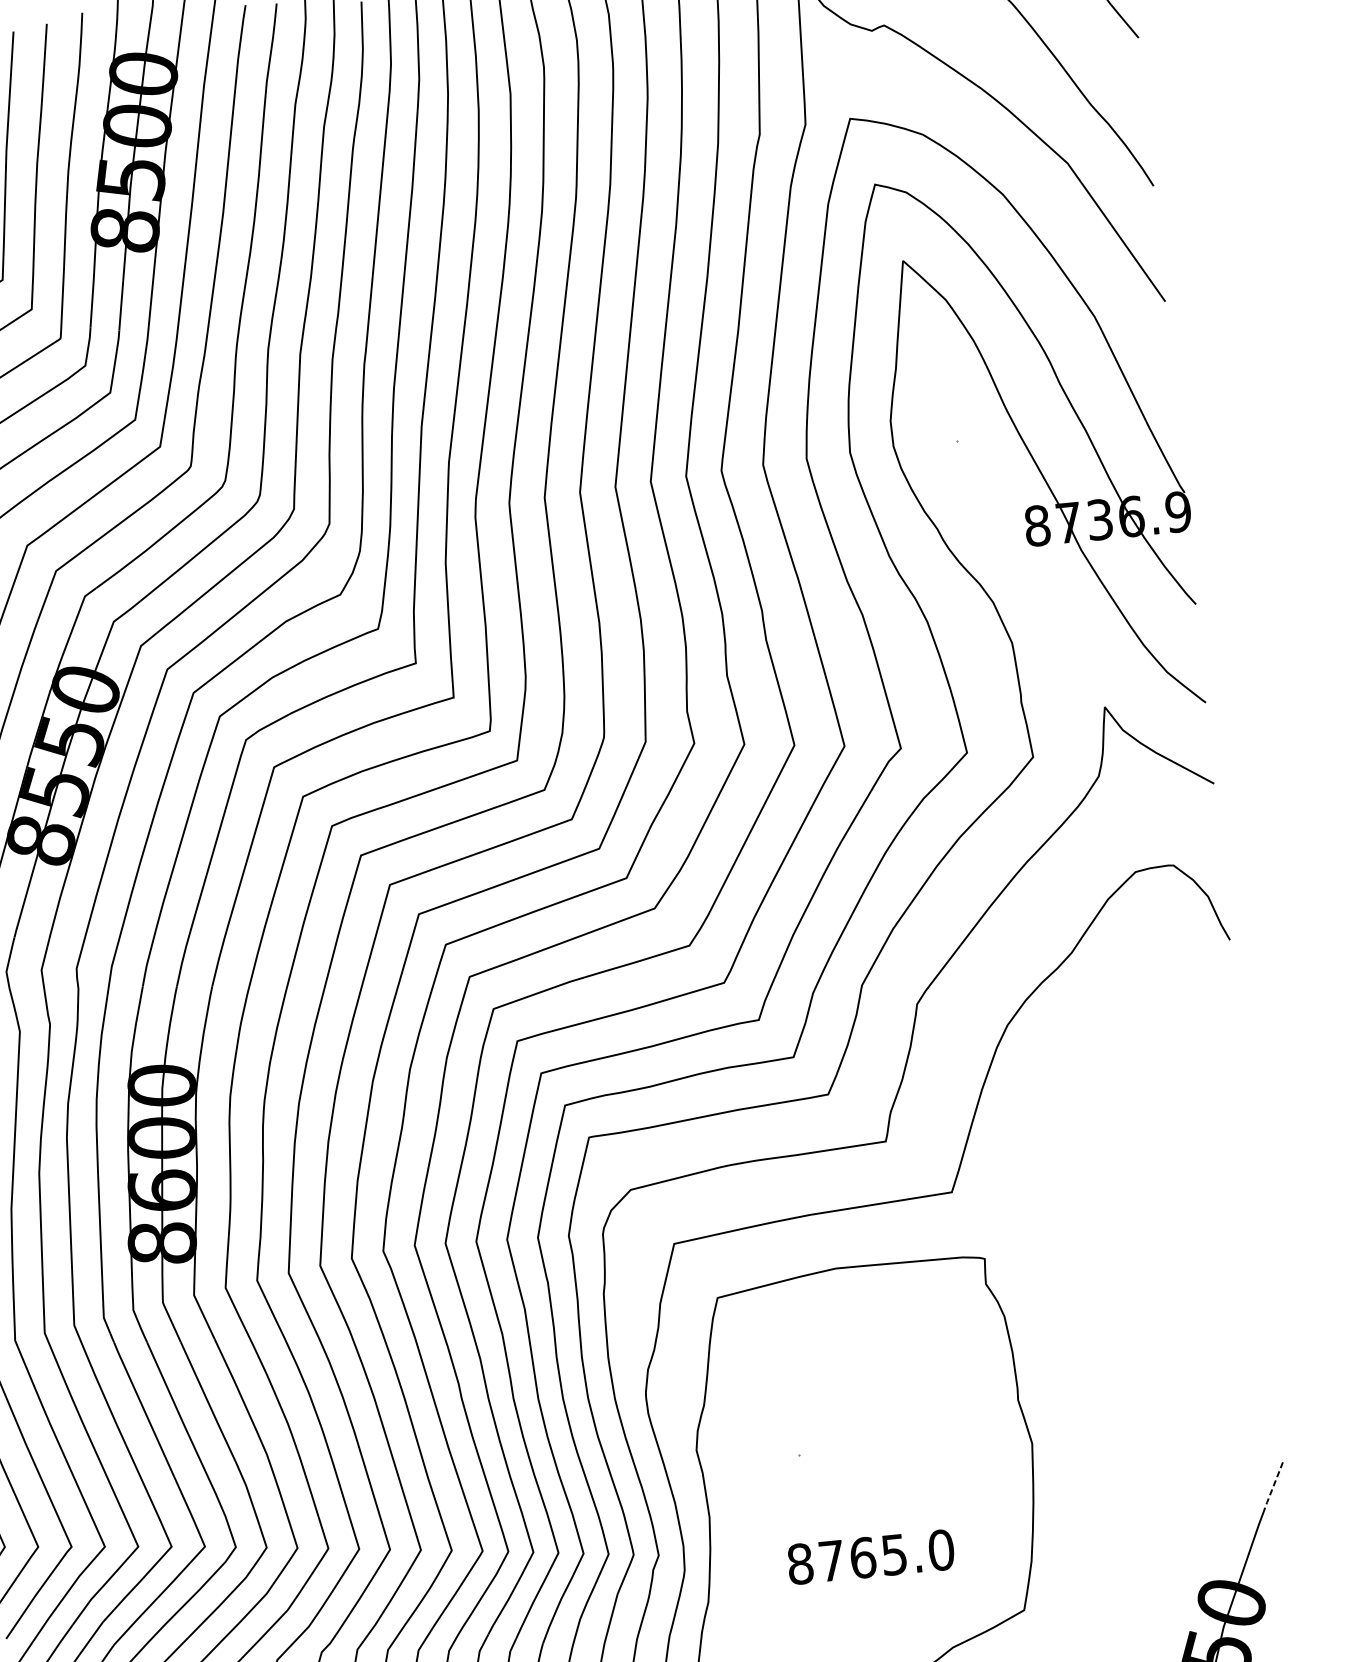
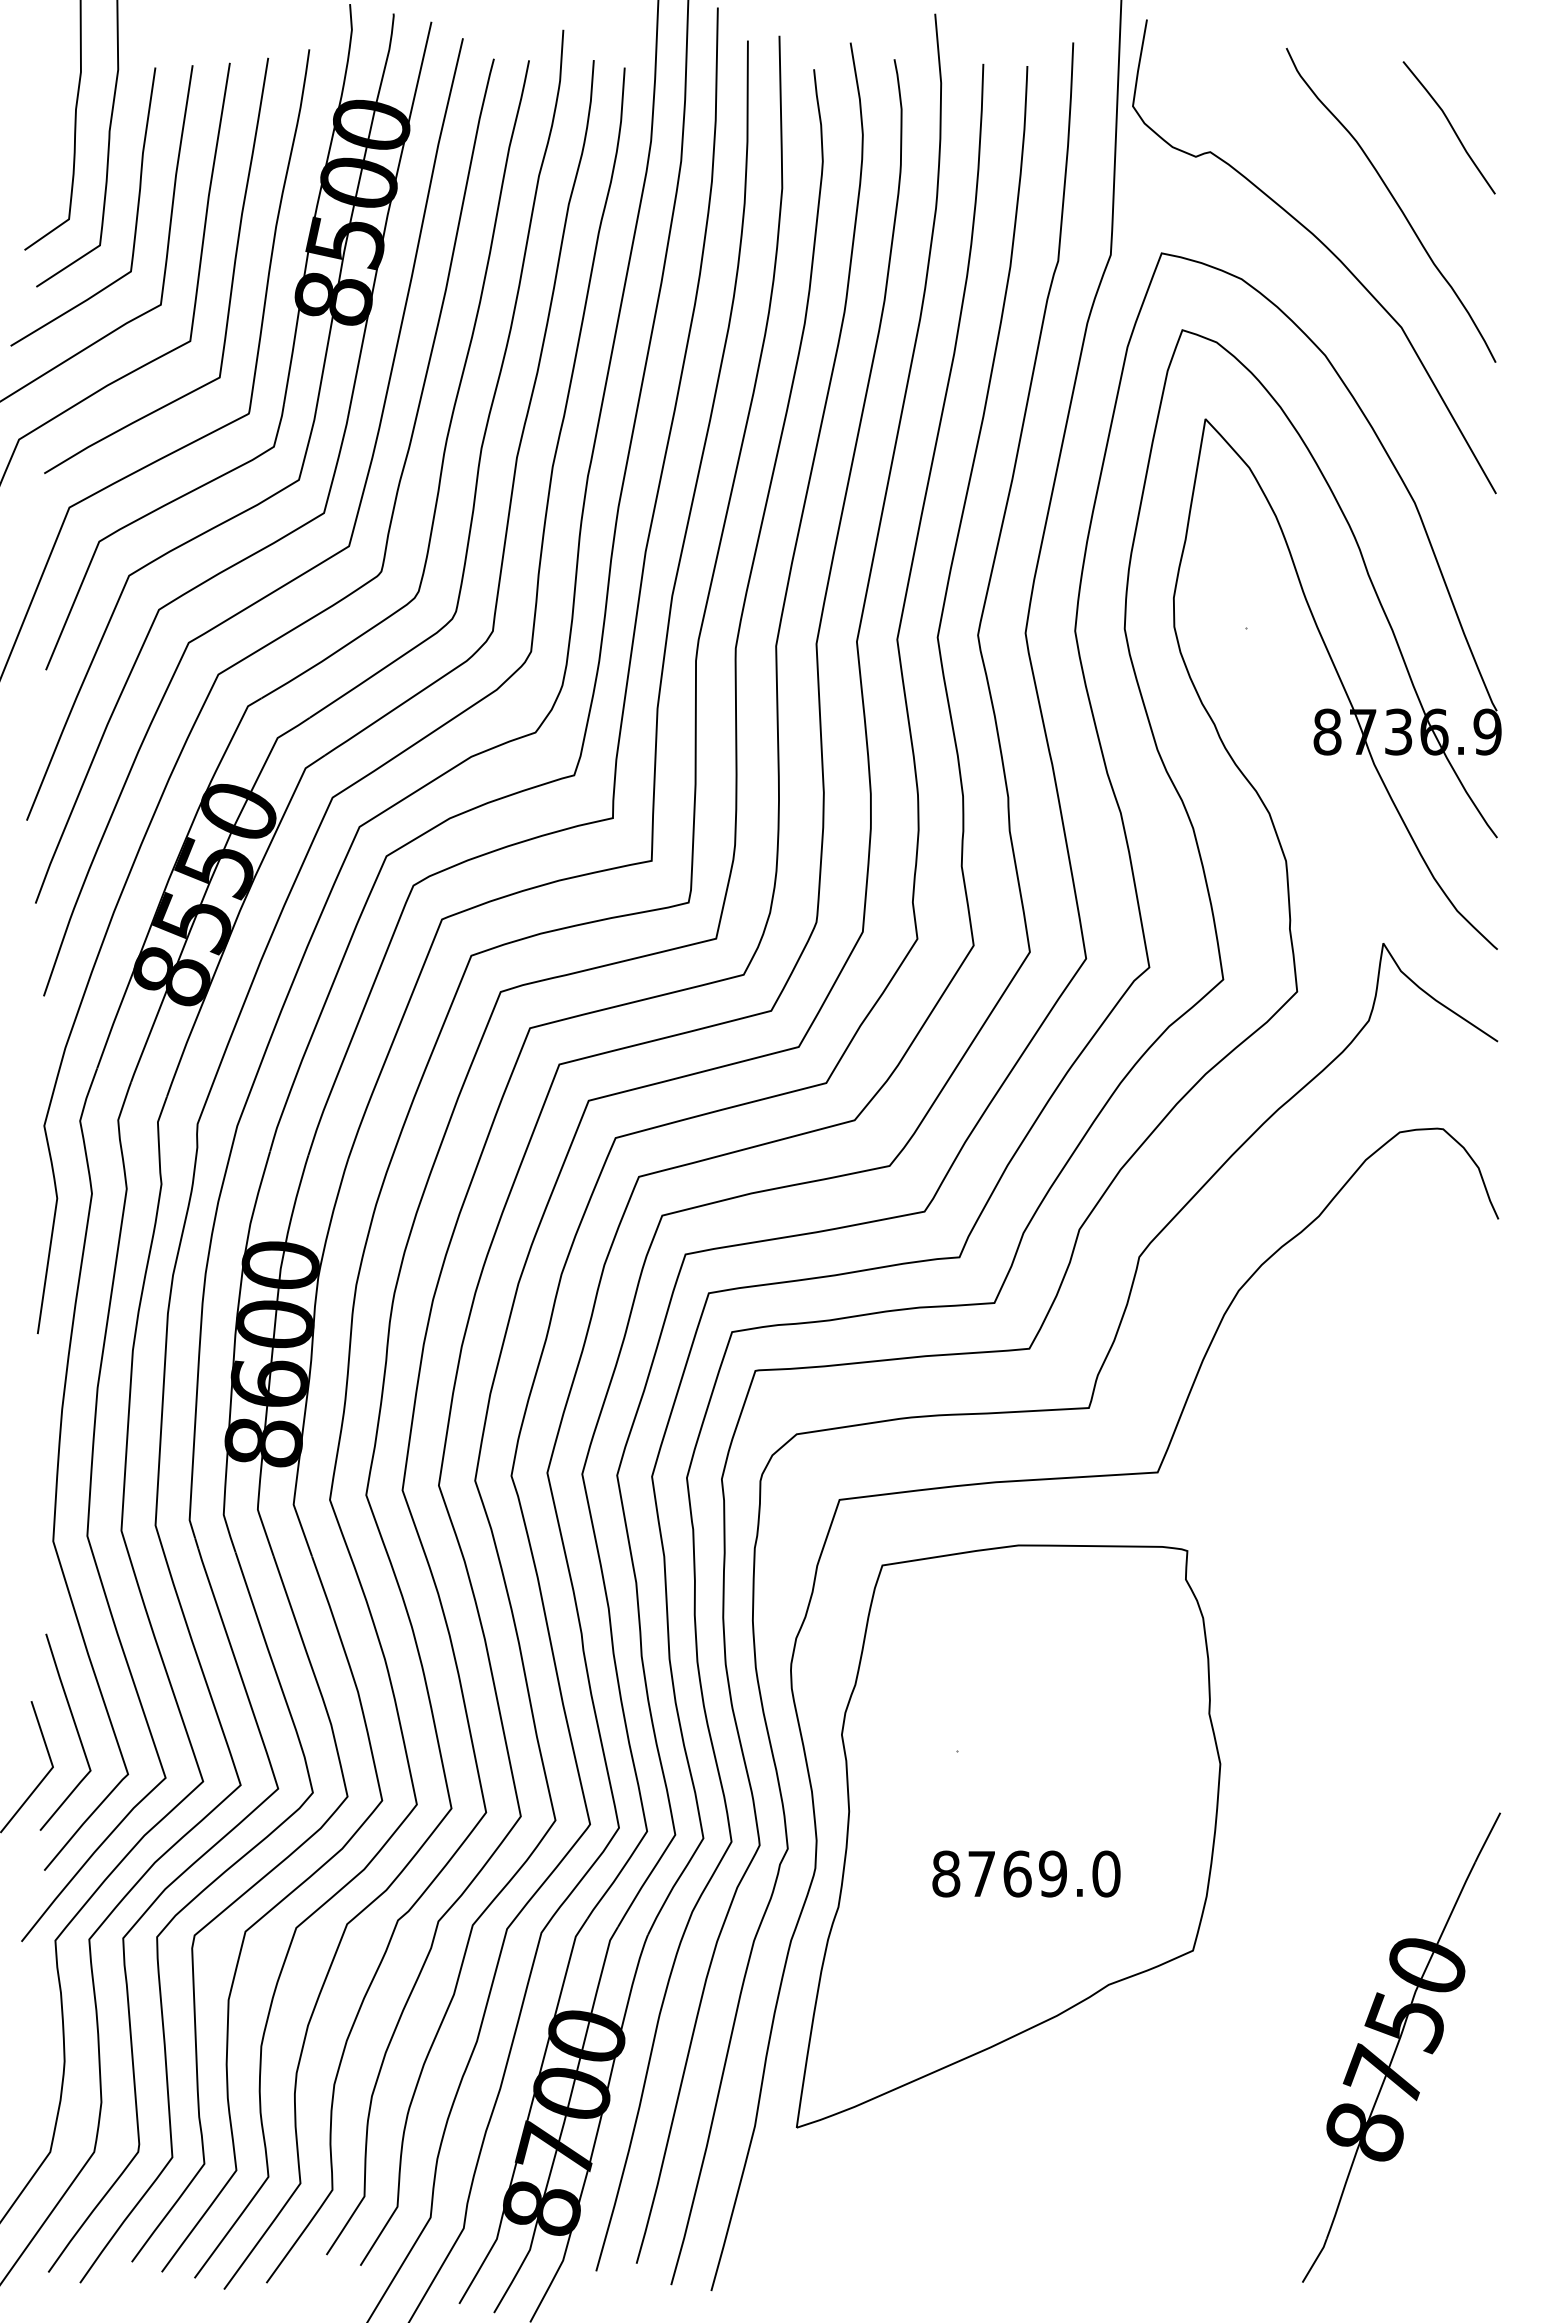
line: (1273, 1486) -> (1487, 1838), dashed -> solid
text: (893, 1554) -> (1052, 1873), 8765.0 -> 8769.0

